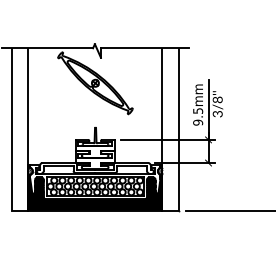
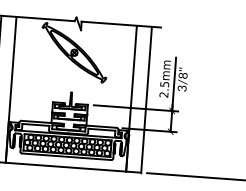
text: (198, 122) -> (164, 94), 9.5mm -> 2.5mm
fill: (95, 193) -> (67, 151), removed

